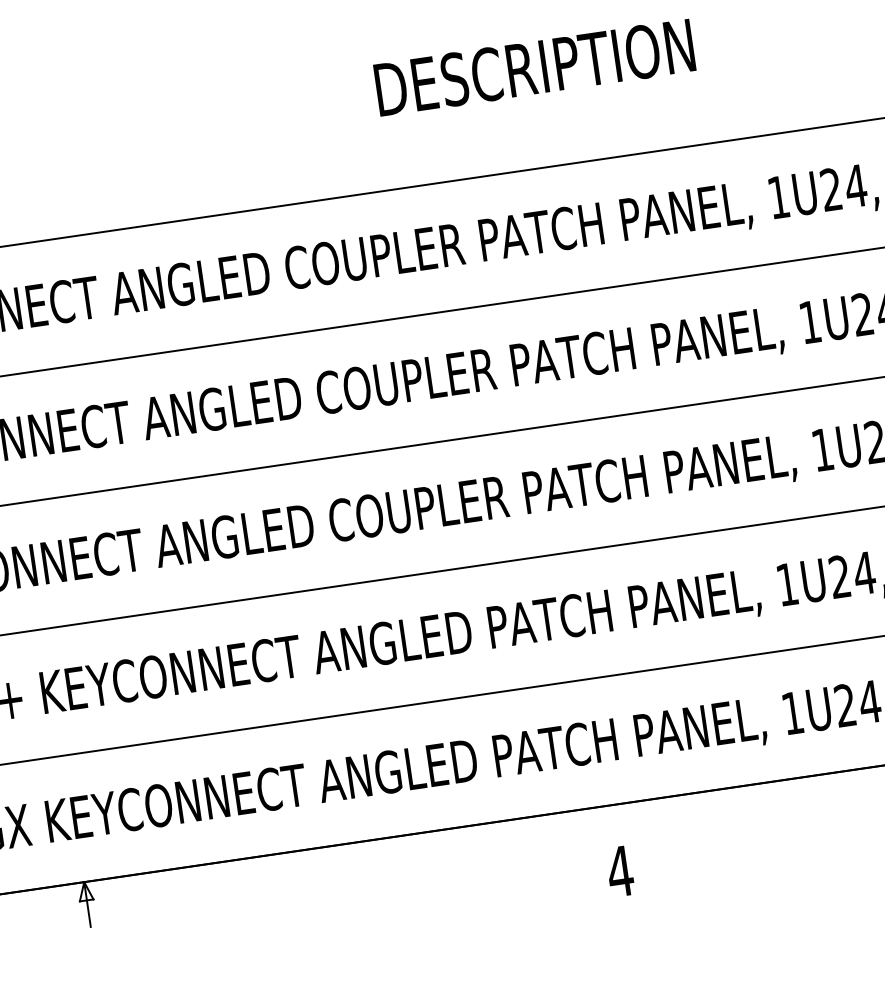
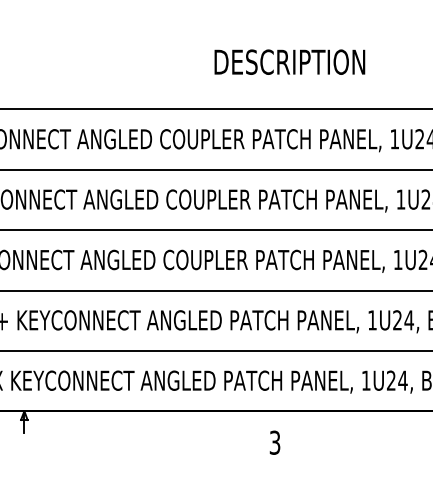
text: (618, 871) -> (274, 442), 4 -> 3

